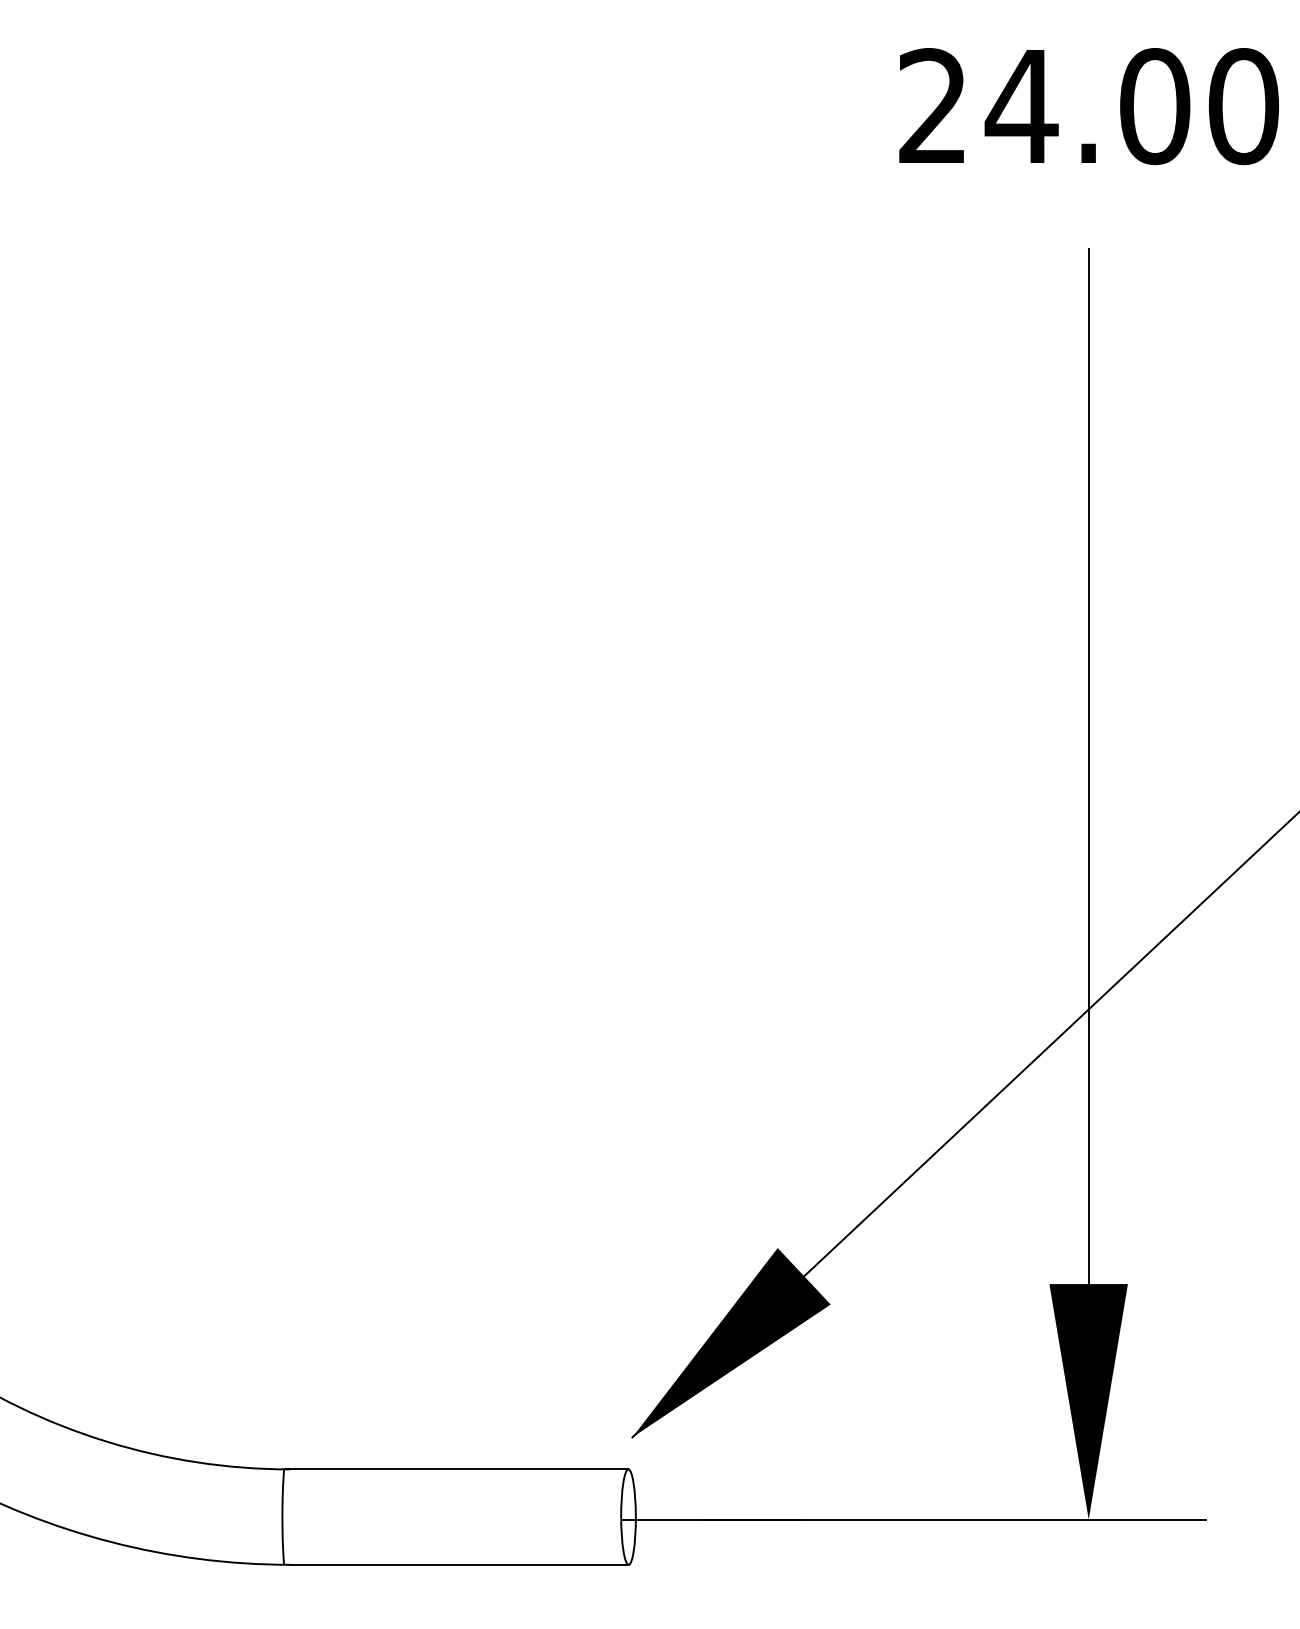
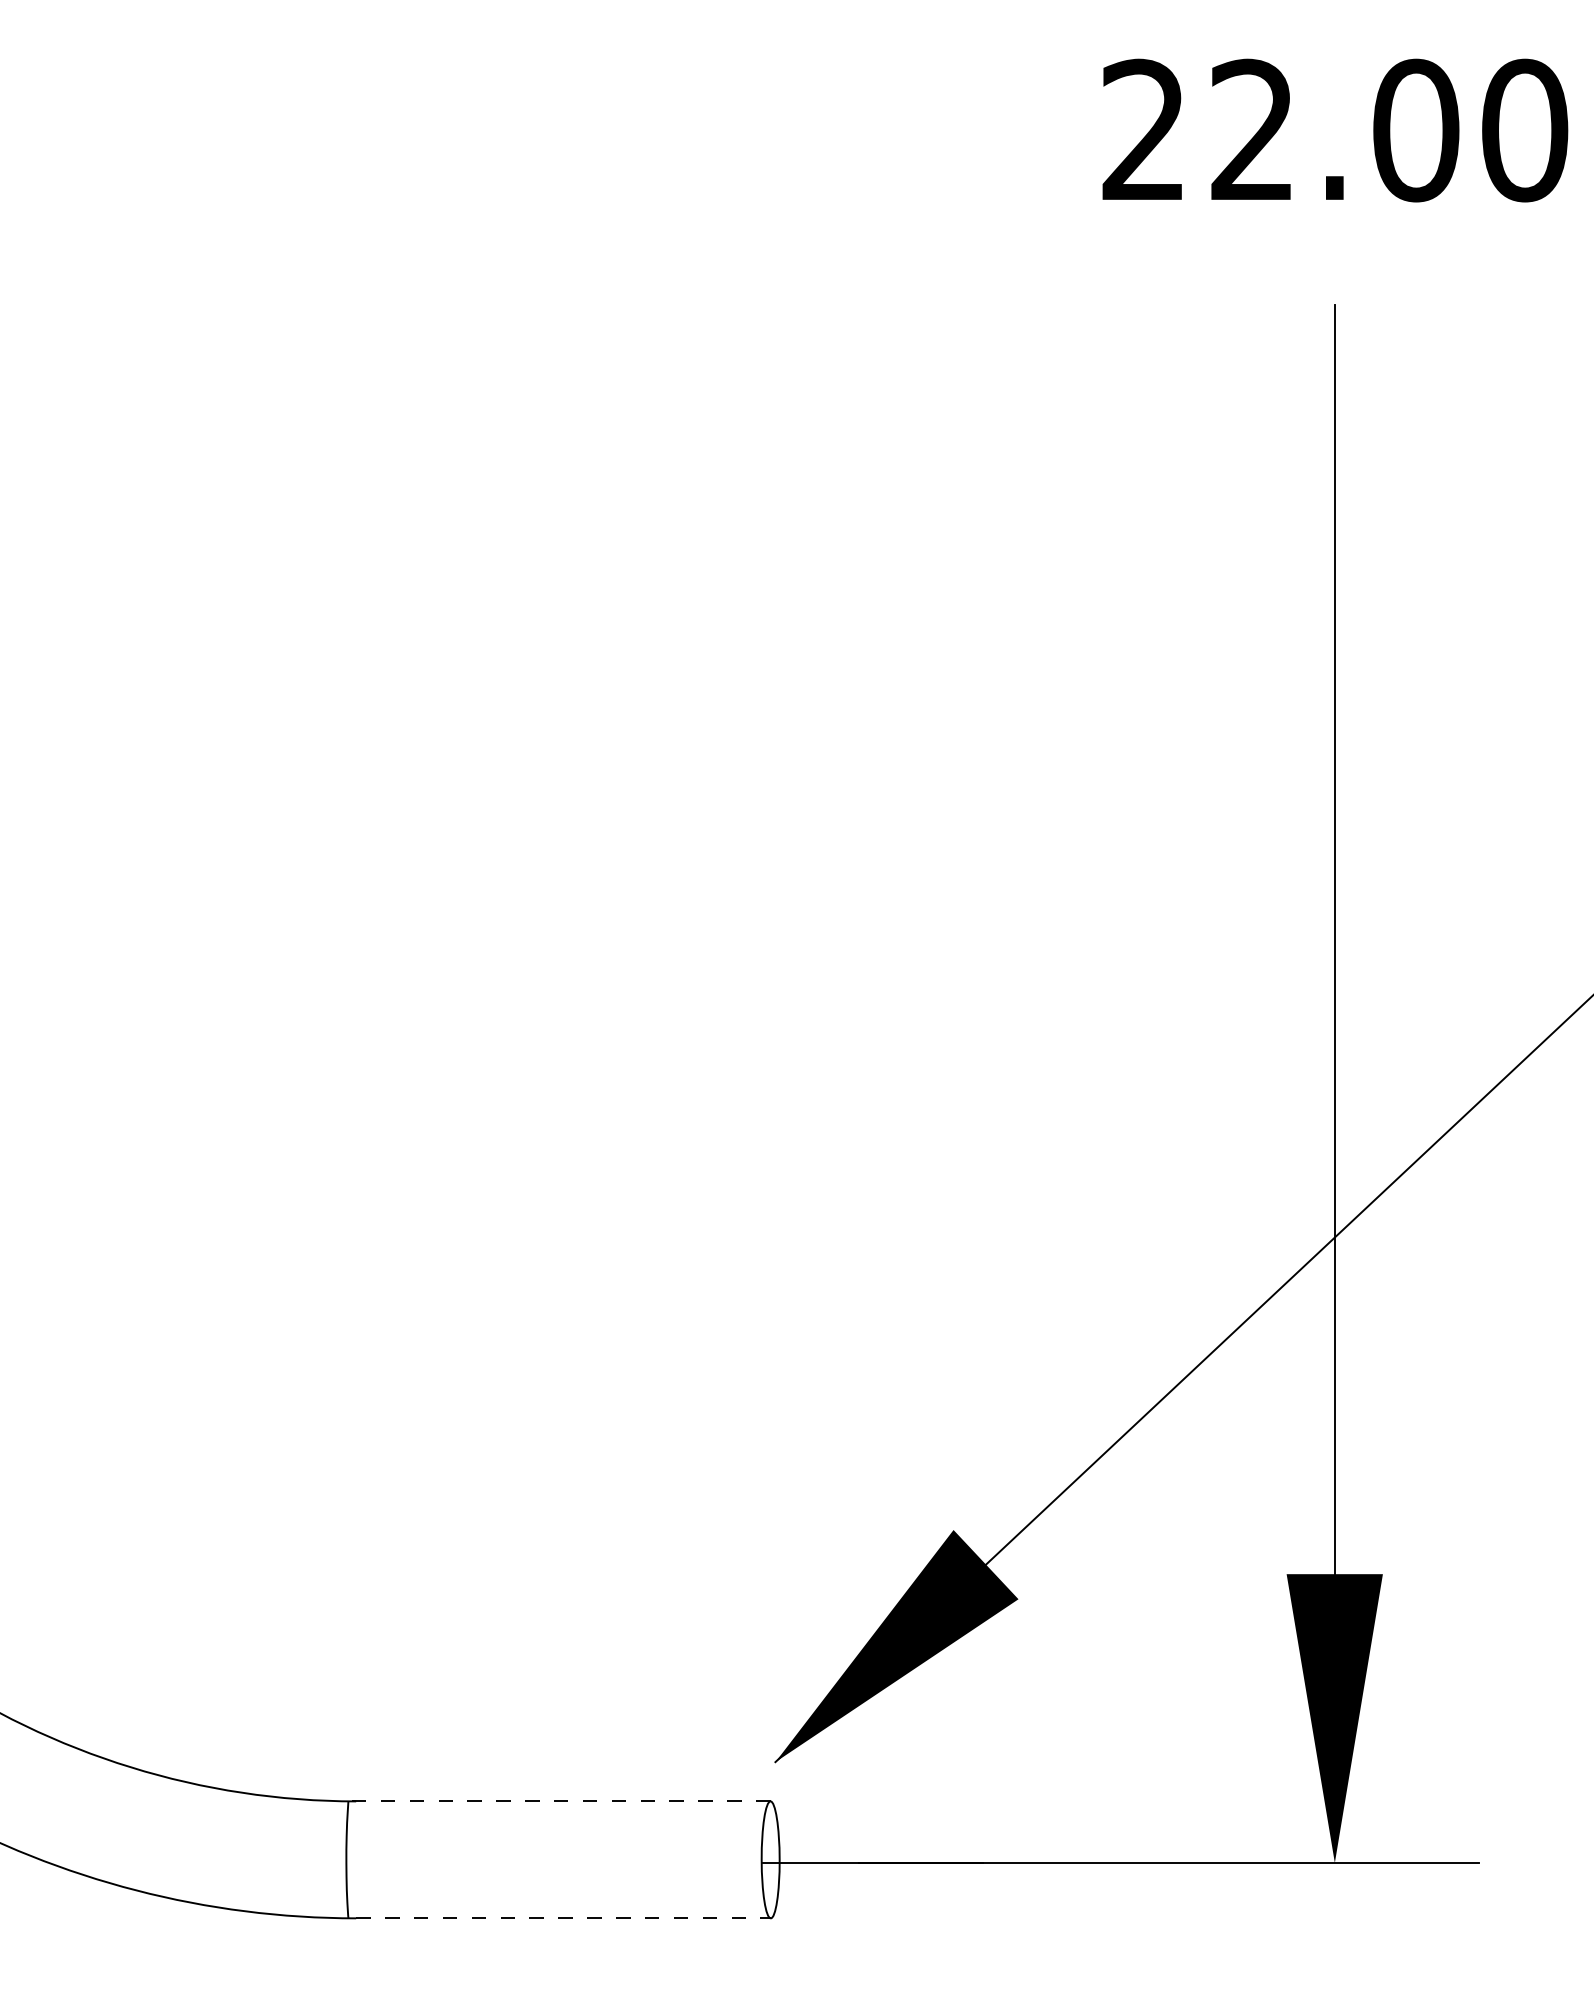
text: (1021, 104) -> (1252, 128), 24.00 -> 22.00
line: (455, 1469) -> (558, 1801), solid -> dashed
line: (459, 1564) -> (563, 1918), solid -> dashed

